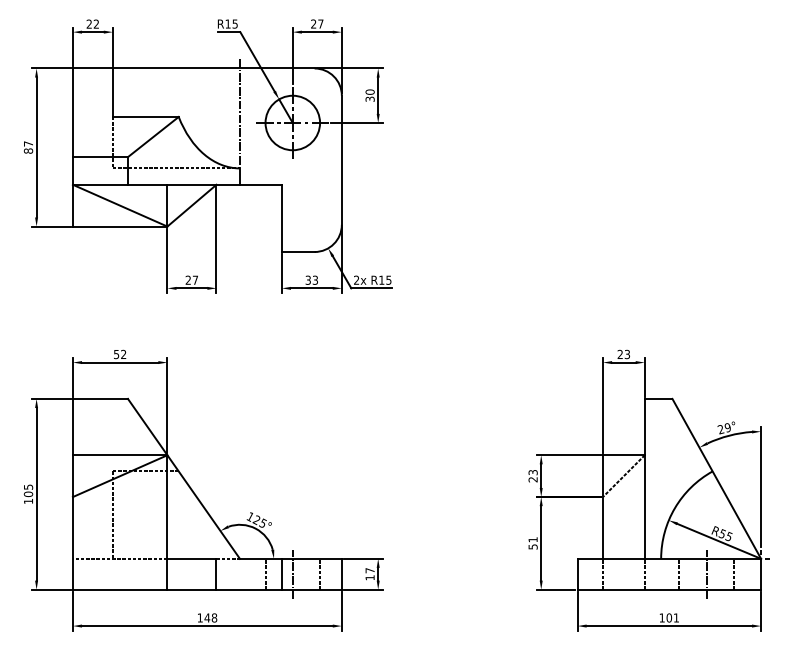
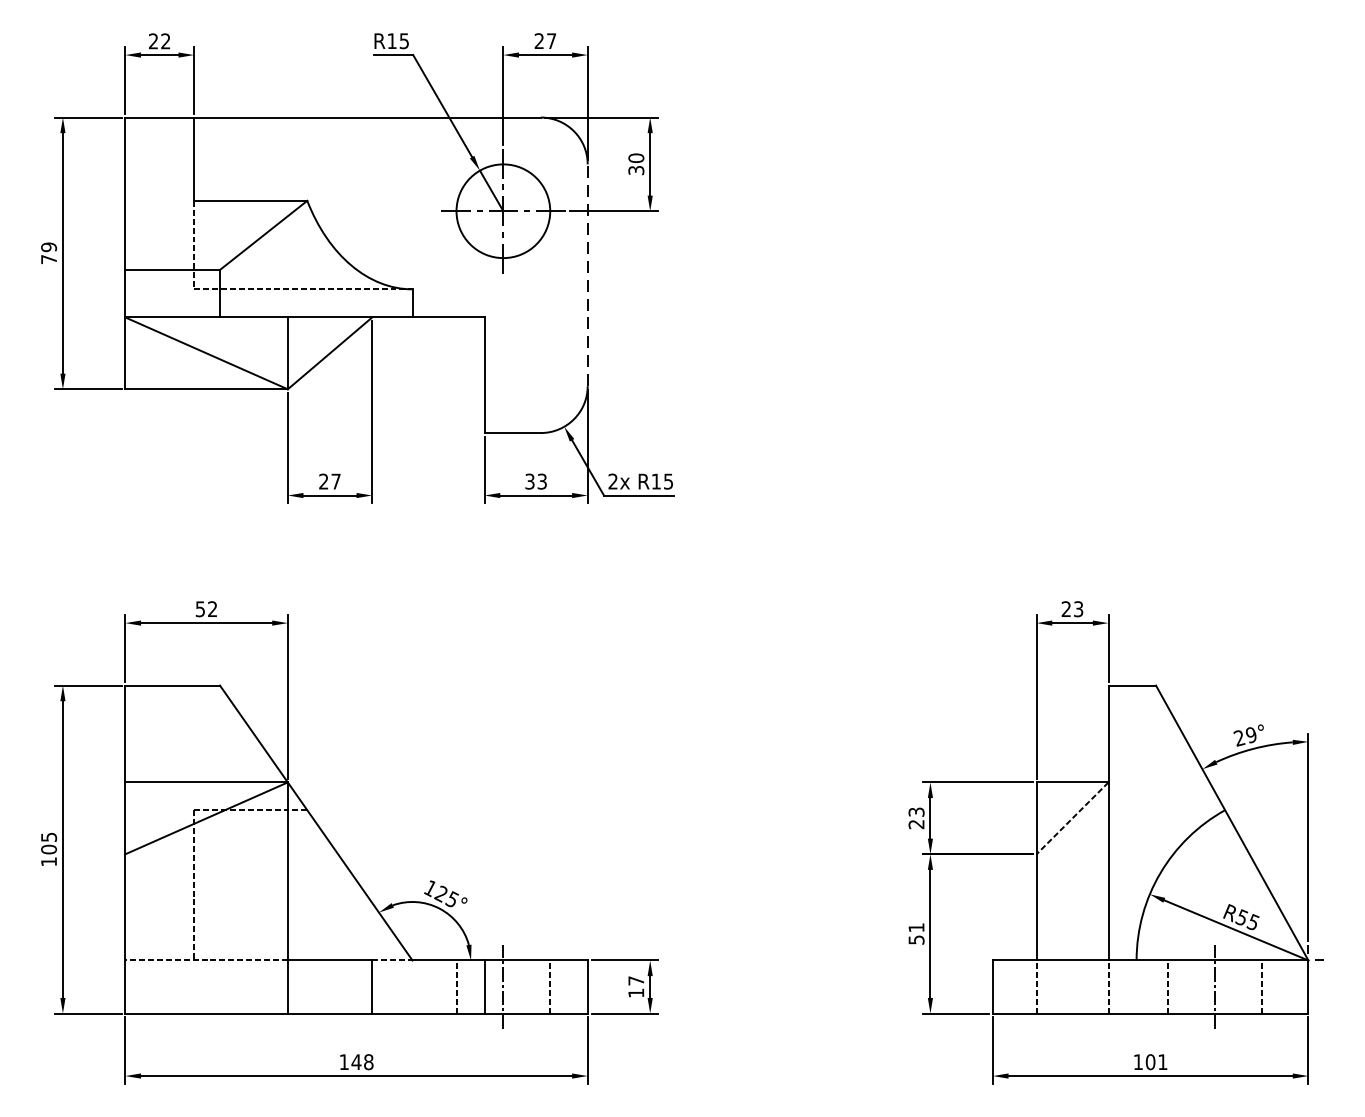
line: (239, 111) -> (411, 191), removed
text: (28, 147) -> (49, 253), 87 -> 79
line: (341, 160) -> (587, 275), solid -> dashed

